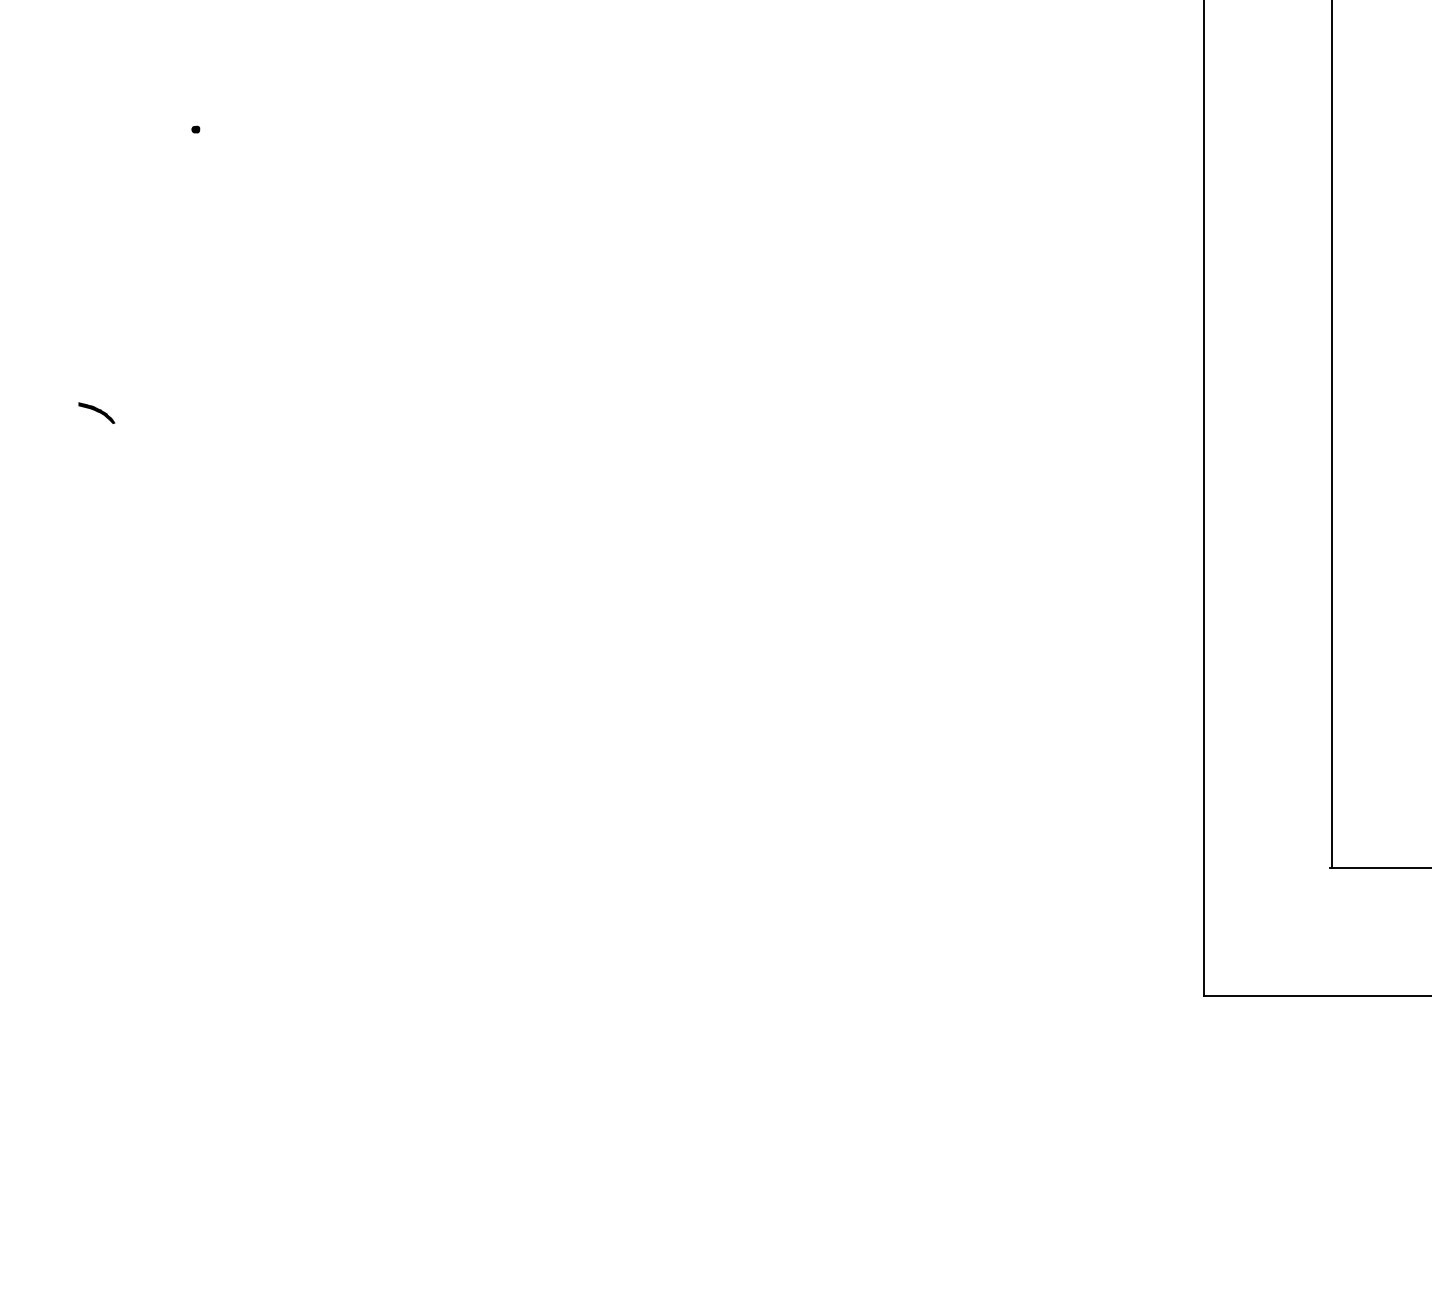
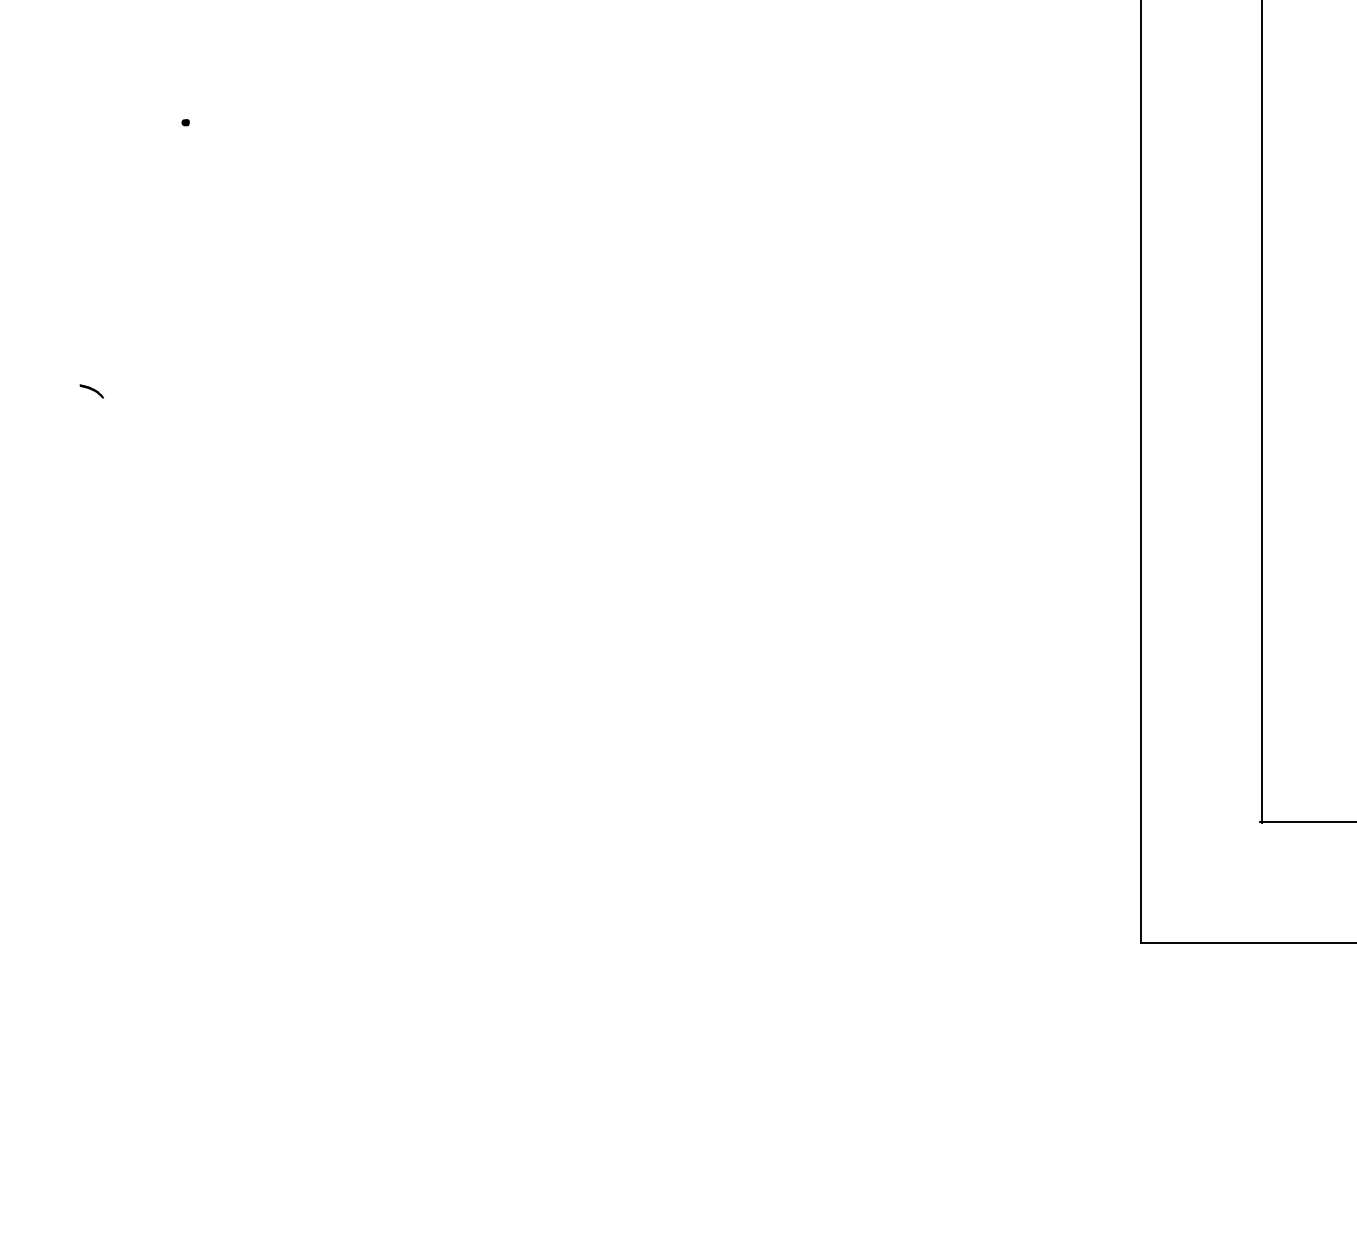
part: (96, 413) -> (91, 391), size x0.7

